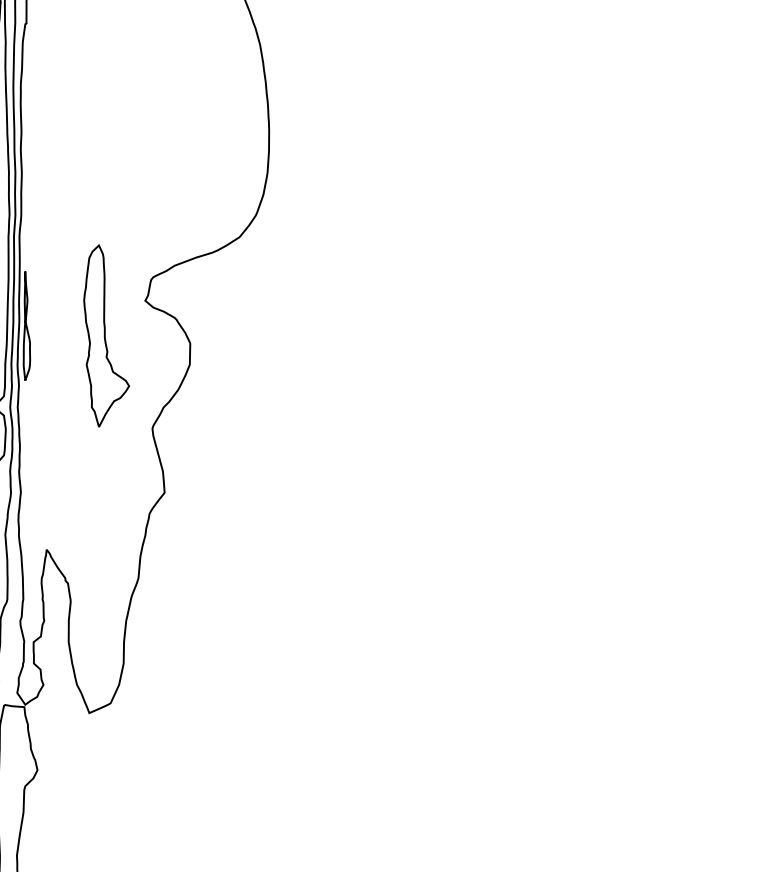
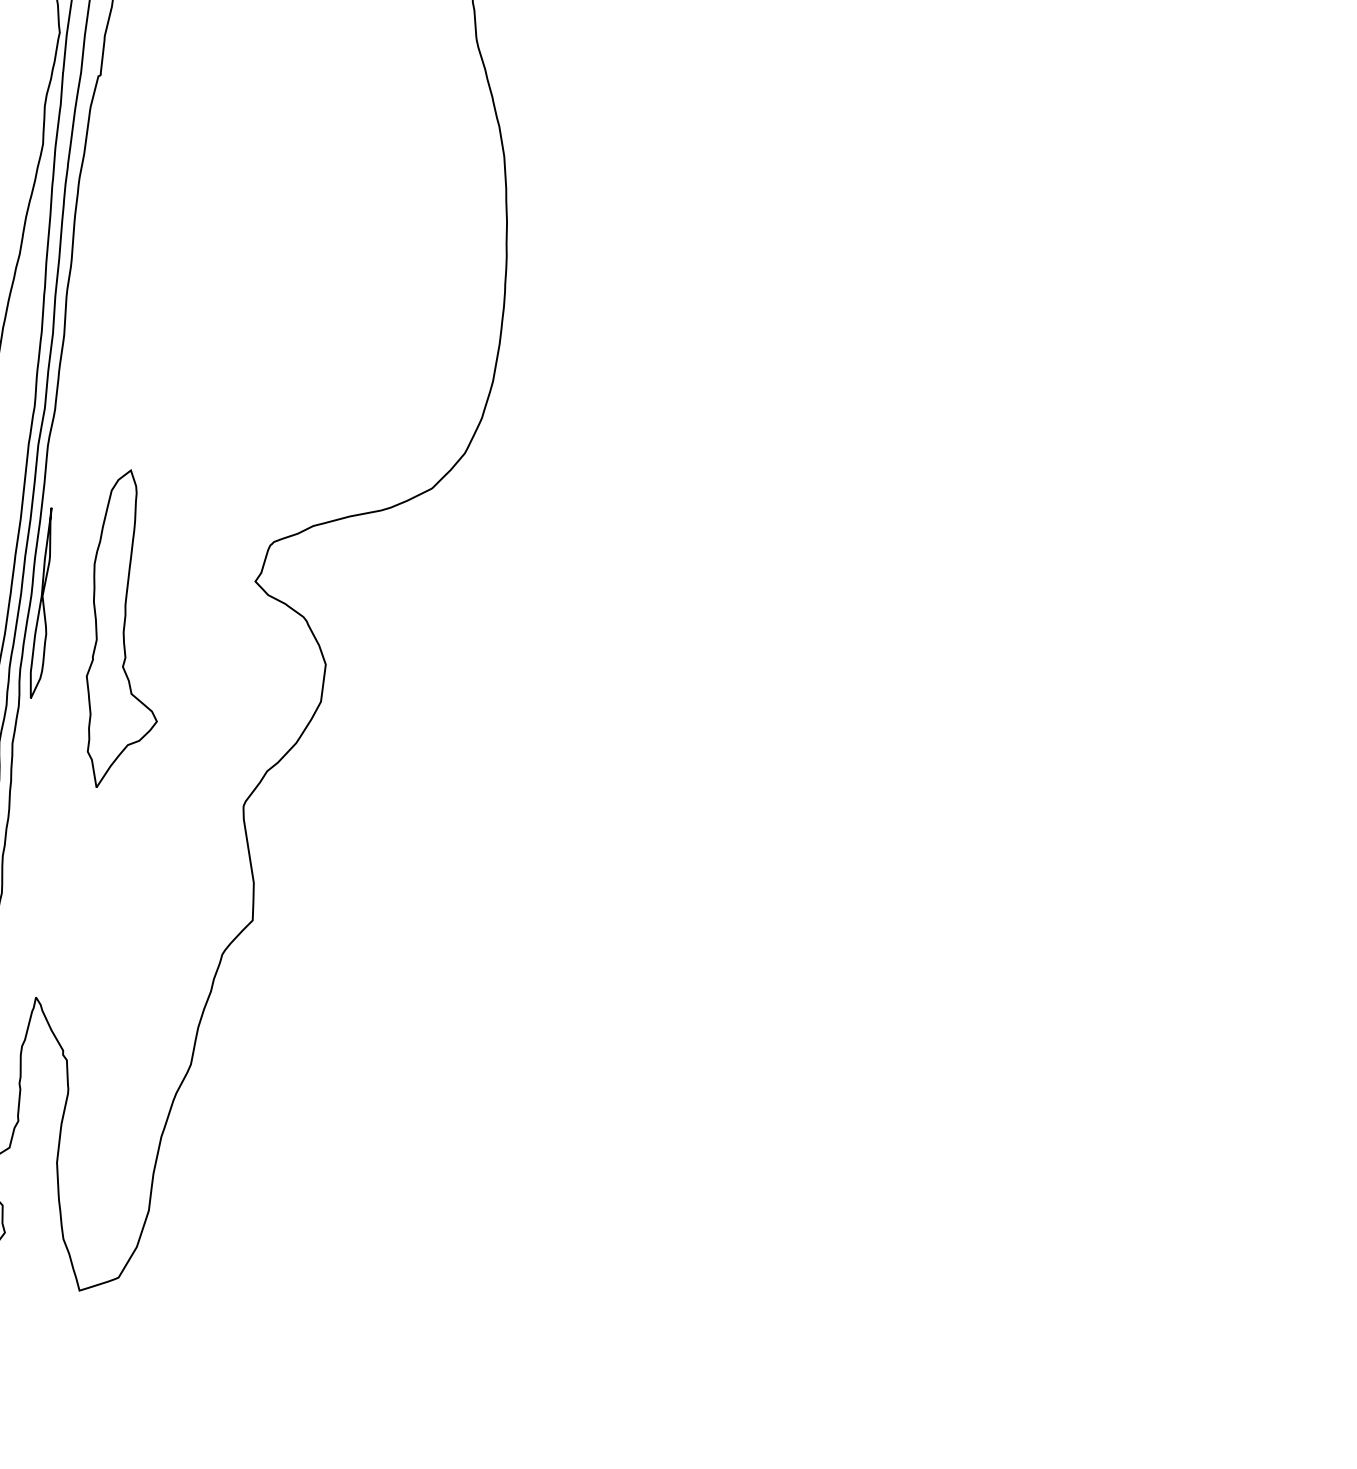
part: (106, 335) -> (126, 629), moved

